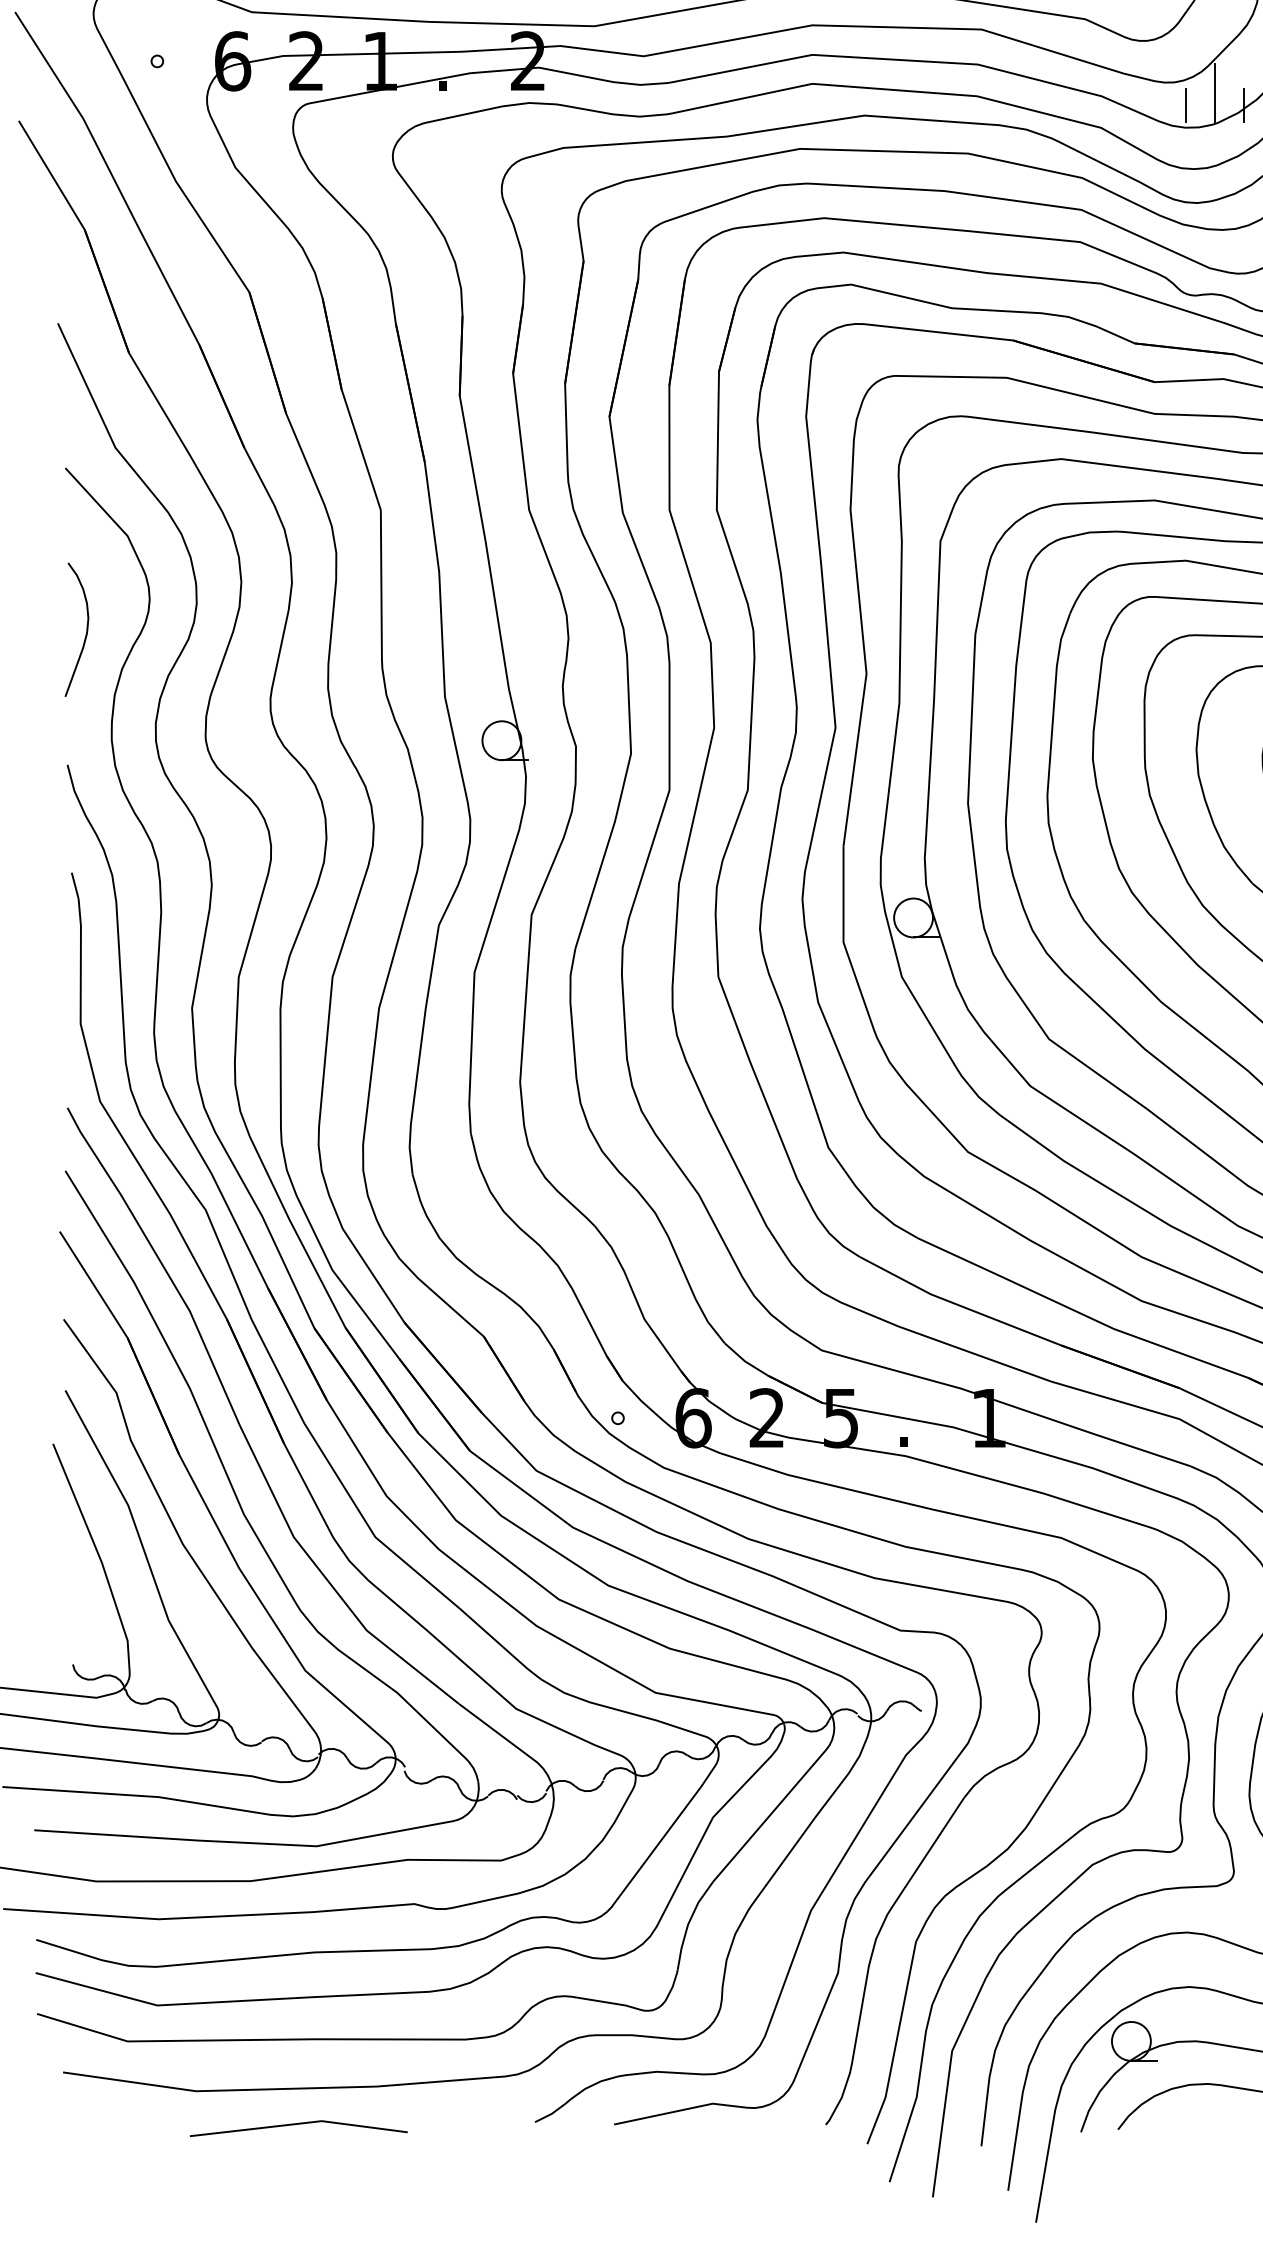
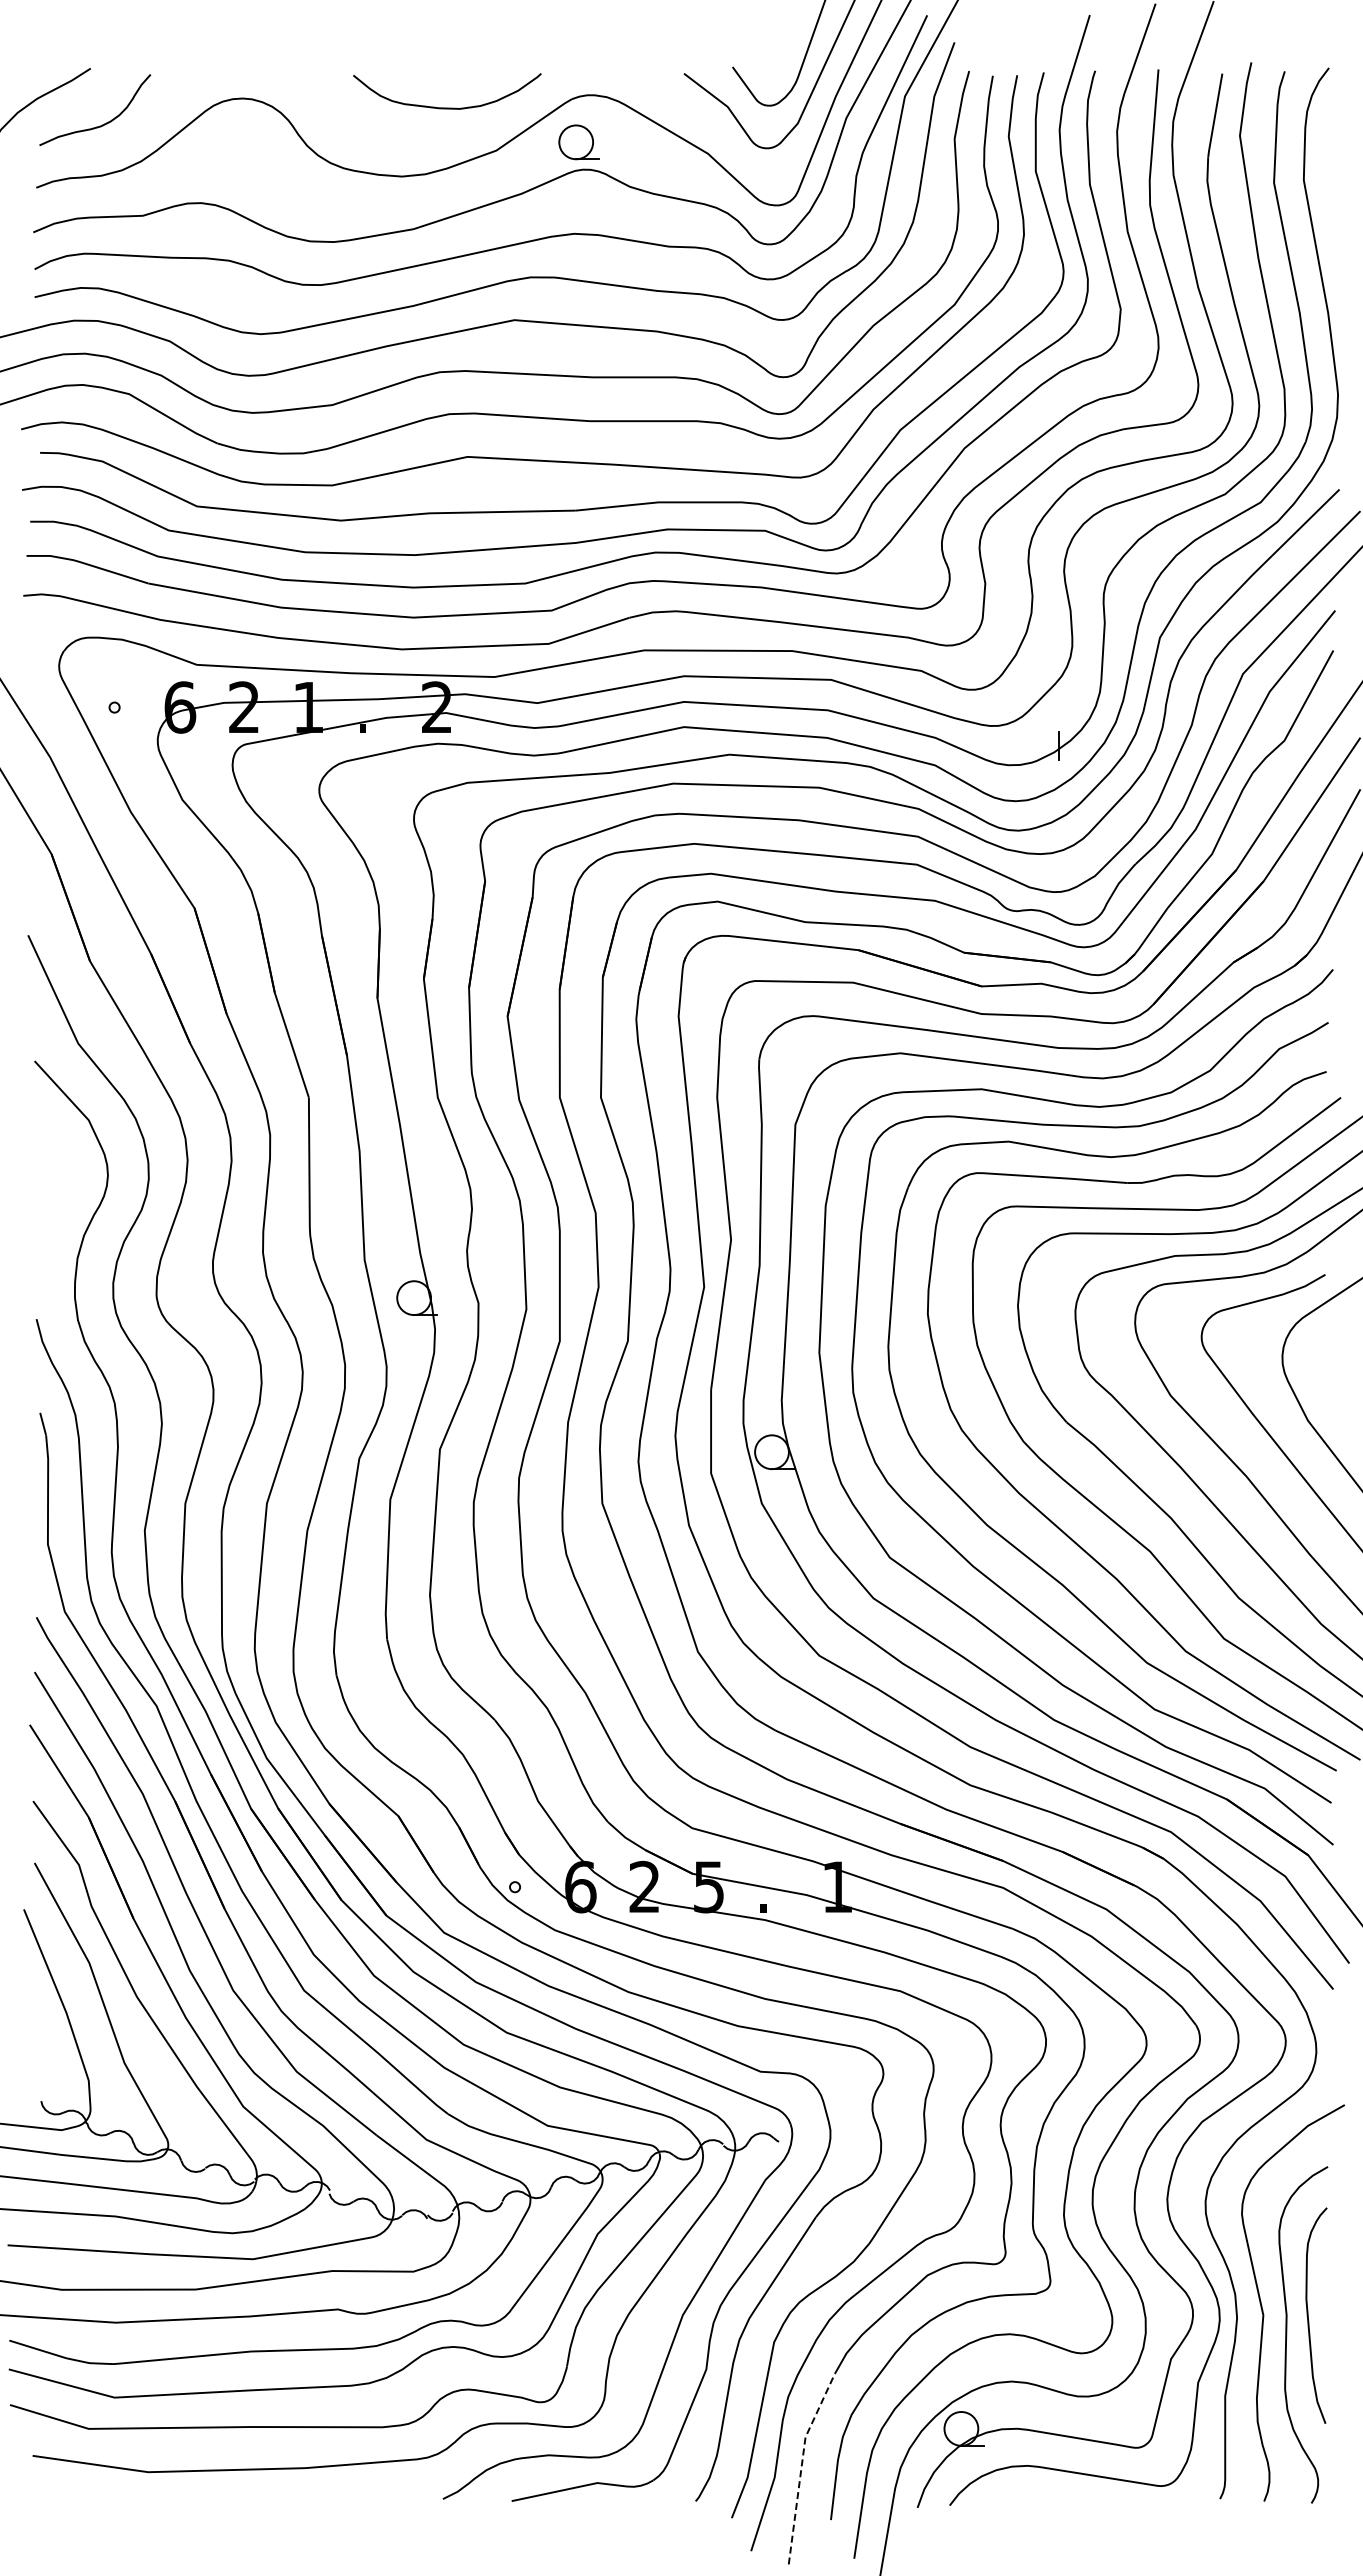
line: (1215, 92) -> (1034, 734), removed
line: (1185, 105) -> (1008, 745), removed
curve: (85, 629) -> (52, 1201), removed
line: (947, 2083) -> (801, 2465), solid -> dashed
line: (298, 2124) -> (237, 2501), removed

